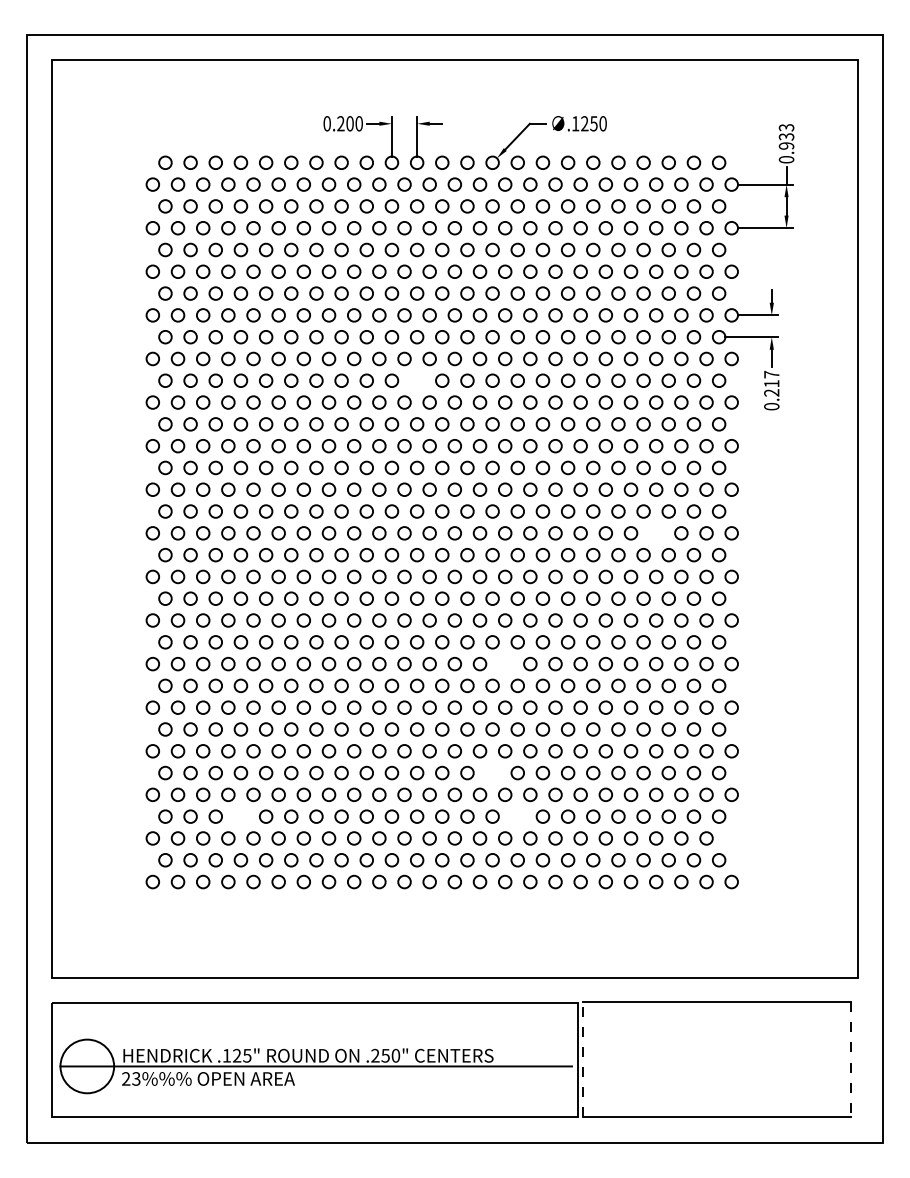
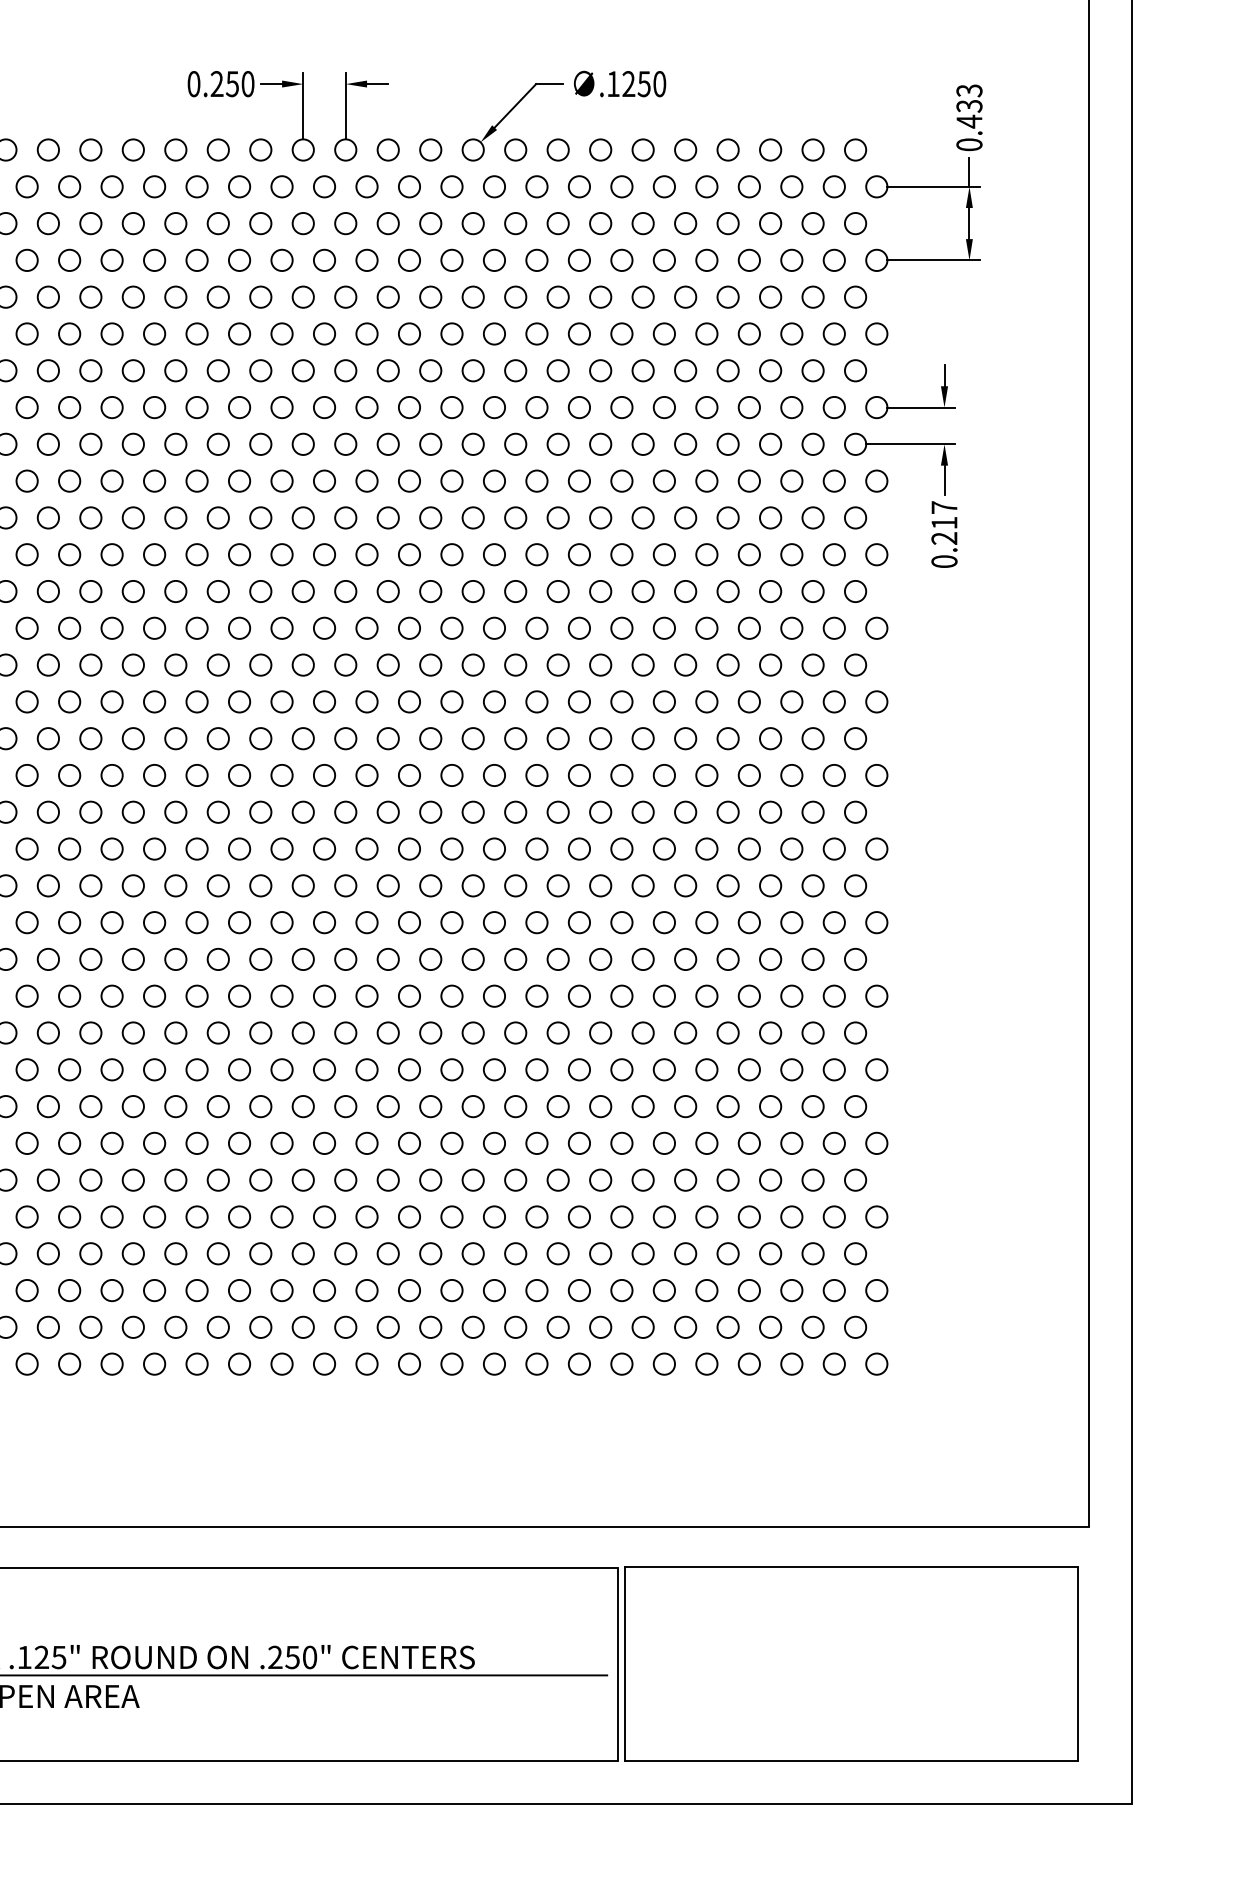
text: (349, 123) -> (231, 83), 0.200 -> 0.250
text: (786, 146) -> (969, 122), 0.933 -> 0.433
circle: (417, 380) -> (346, 517), added
circle: (656, 533) -> (749, 775), added
circle: (505, 663) -> (494, 995), added
circle: (492, 772) -> (473, 1179), added
circle: (240, 816) -> (47, 1253), added
circle: (517, 816) -> (515, 1253), added
circle: (731, 838) -> (876, 1290), added
line: (582, 1059) -> (624, 1663), dashed -> solid
line: (851, 1059) -> (1079, 1663), dashed -> solid

